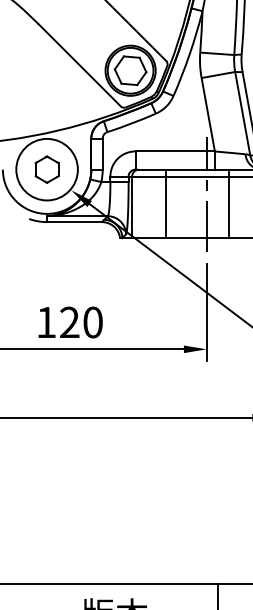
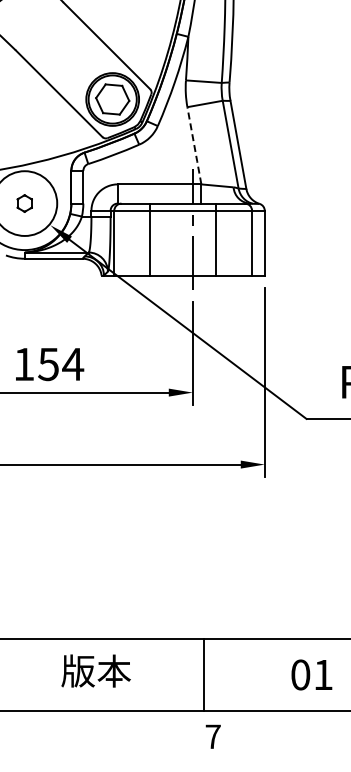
line: (208, 114) -> (194, 145), solid -> dashed
part: (46, 169) -> (24, 203), size x0.6
text: (81, 322) -> (61, 364), 120 -> 154

